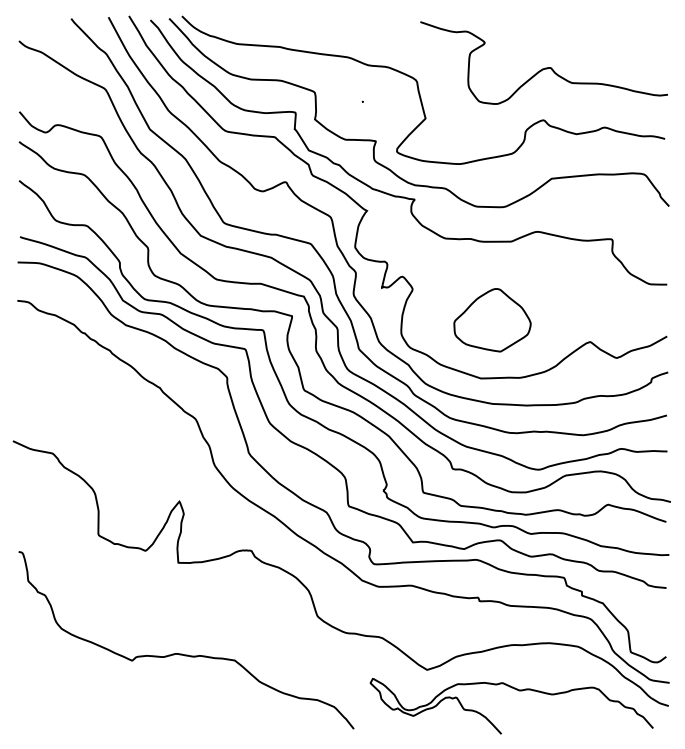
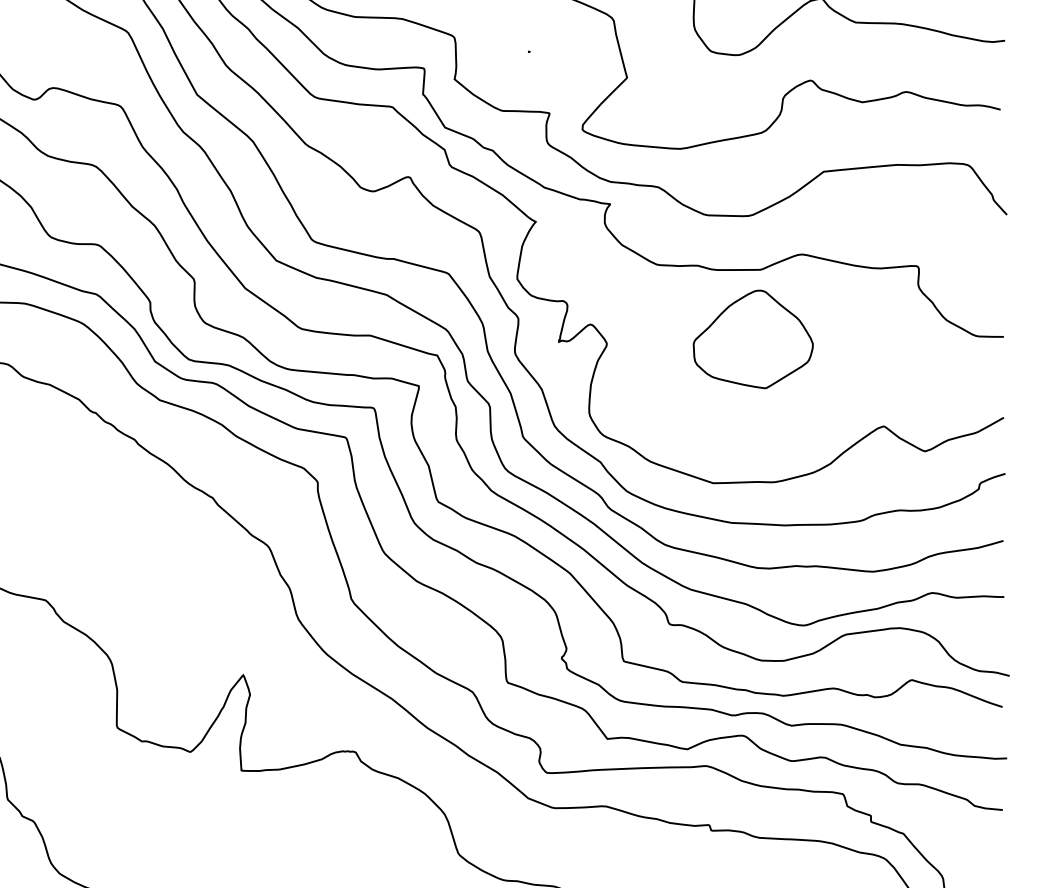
part: (492, 320) -> (753, 339), moved

